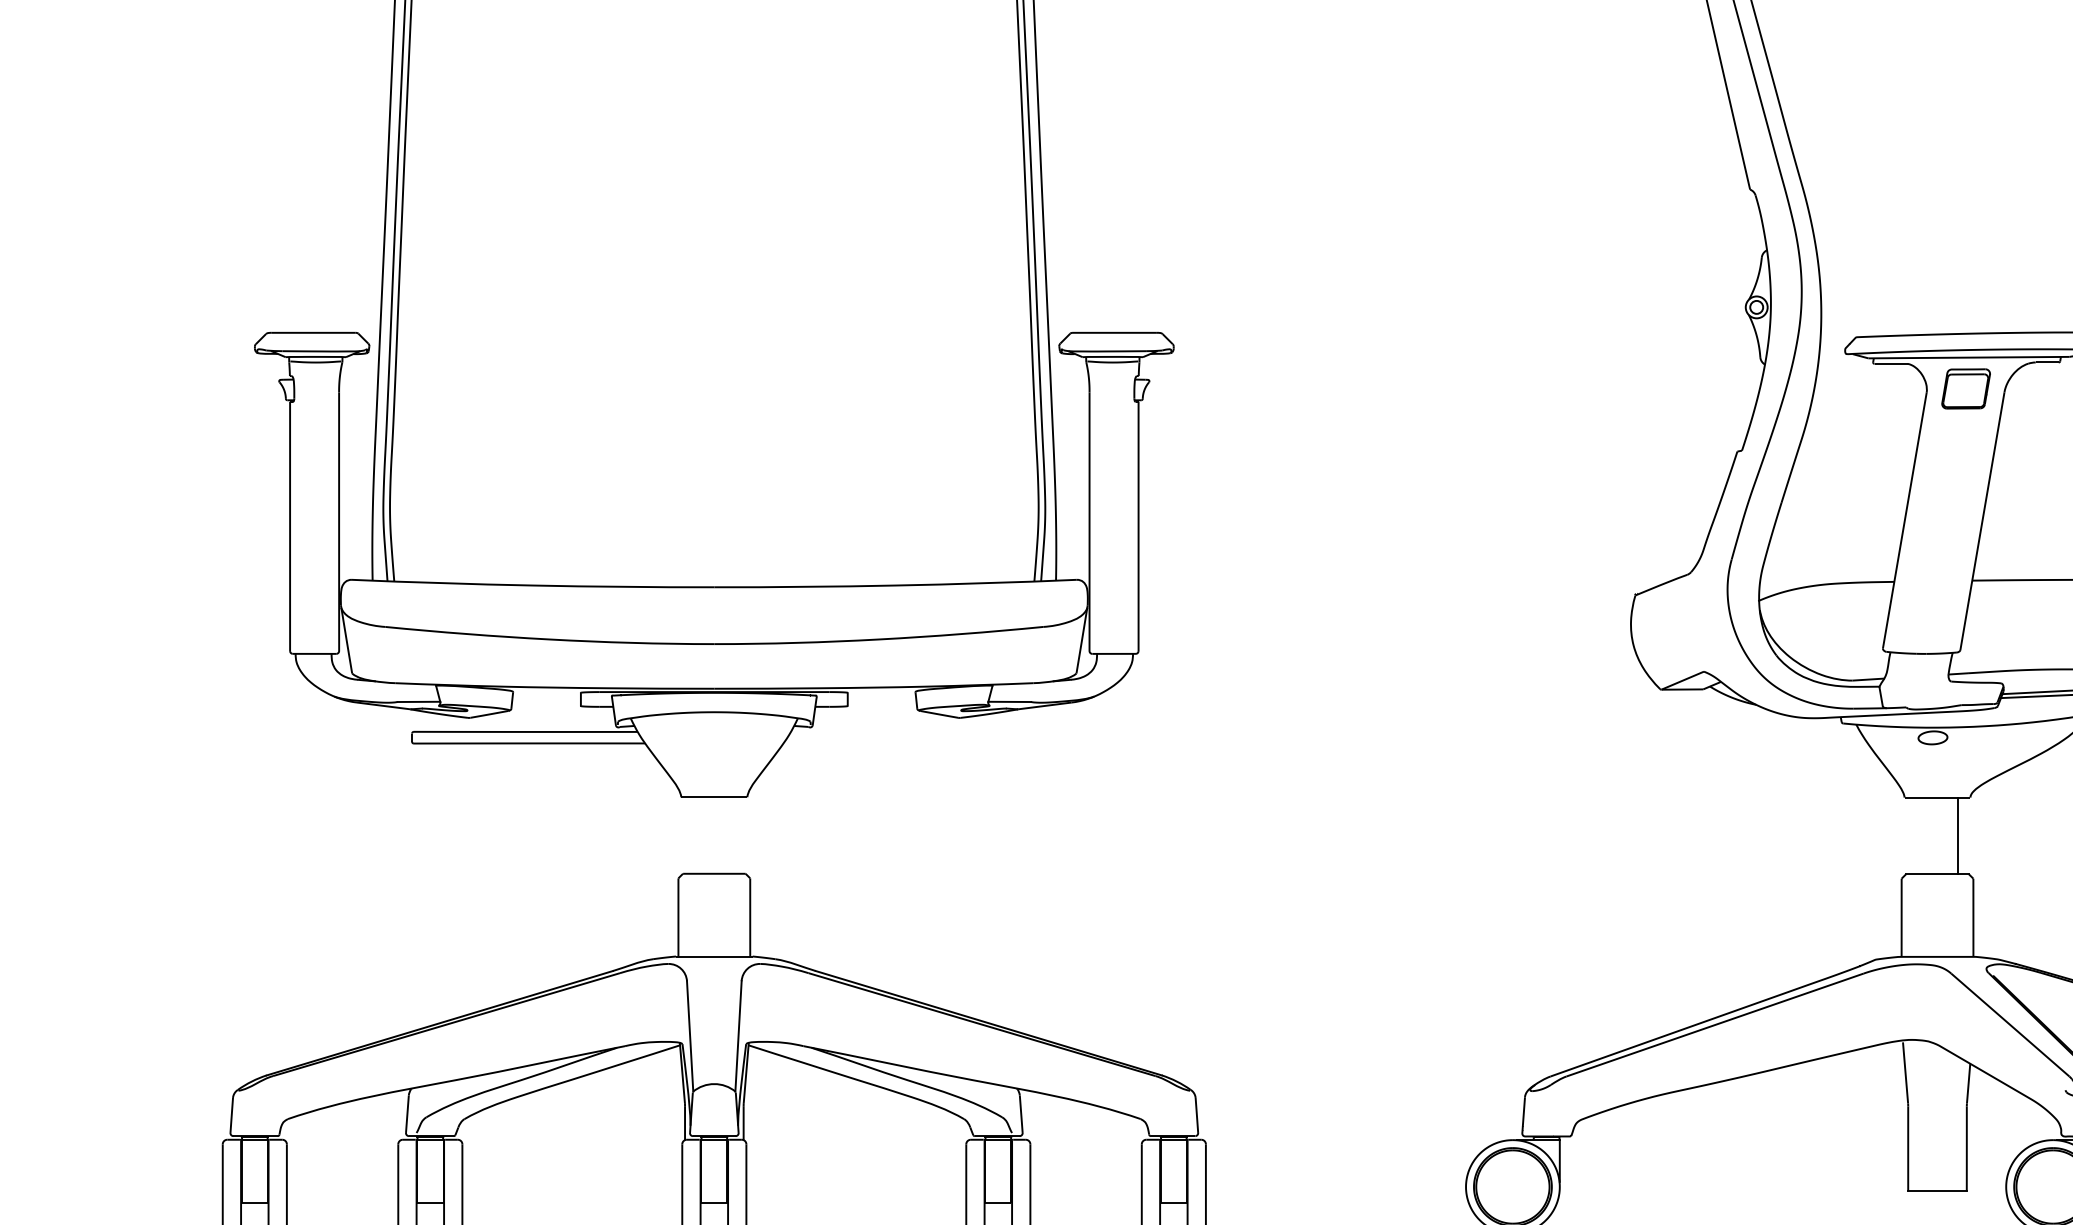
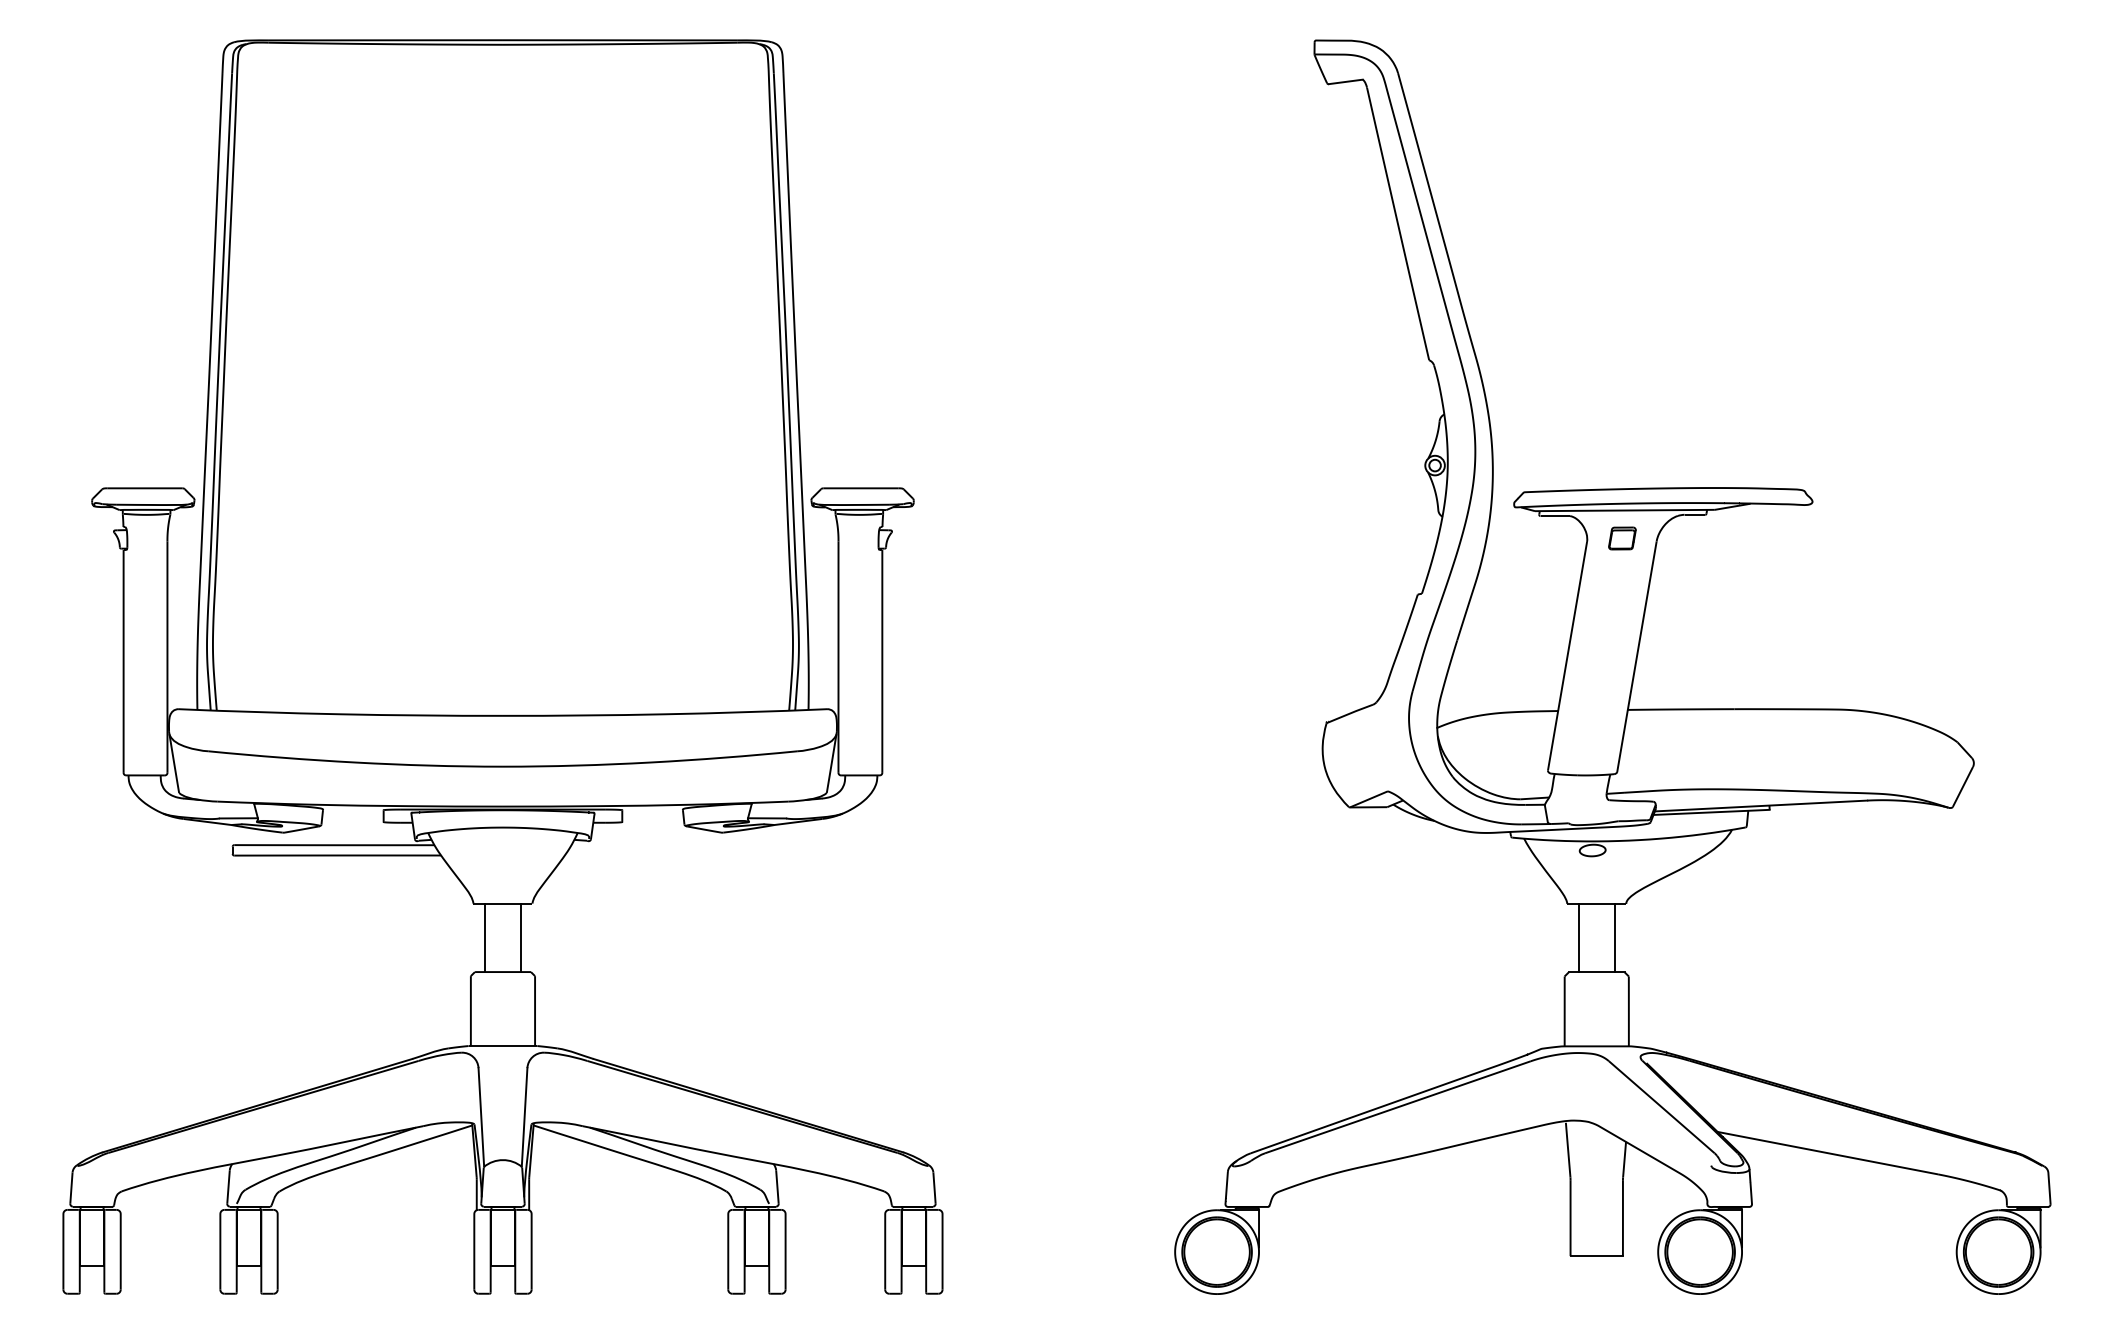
part: (1966, 388) -> (1622, 538), size x0.62
line: (693, 835) -> (484, 937), added
line: (733, 835) -> (520, 937), added
line: (1917, 835) -> (1578, 937), added

